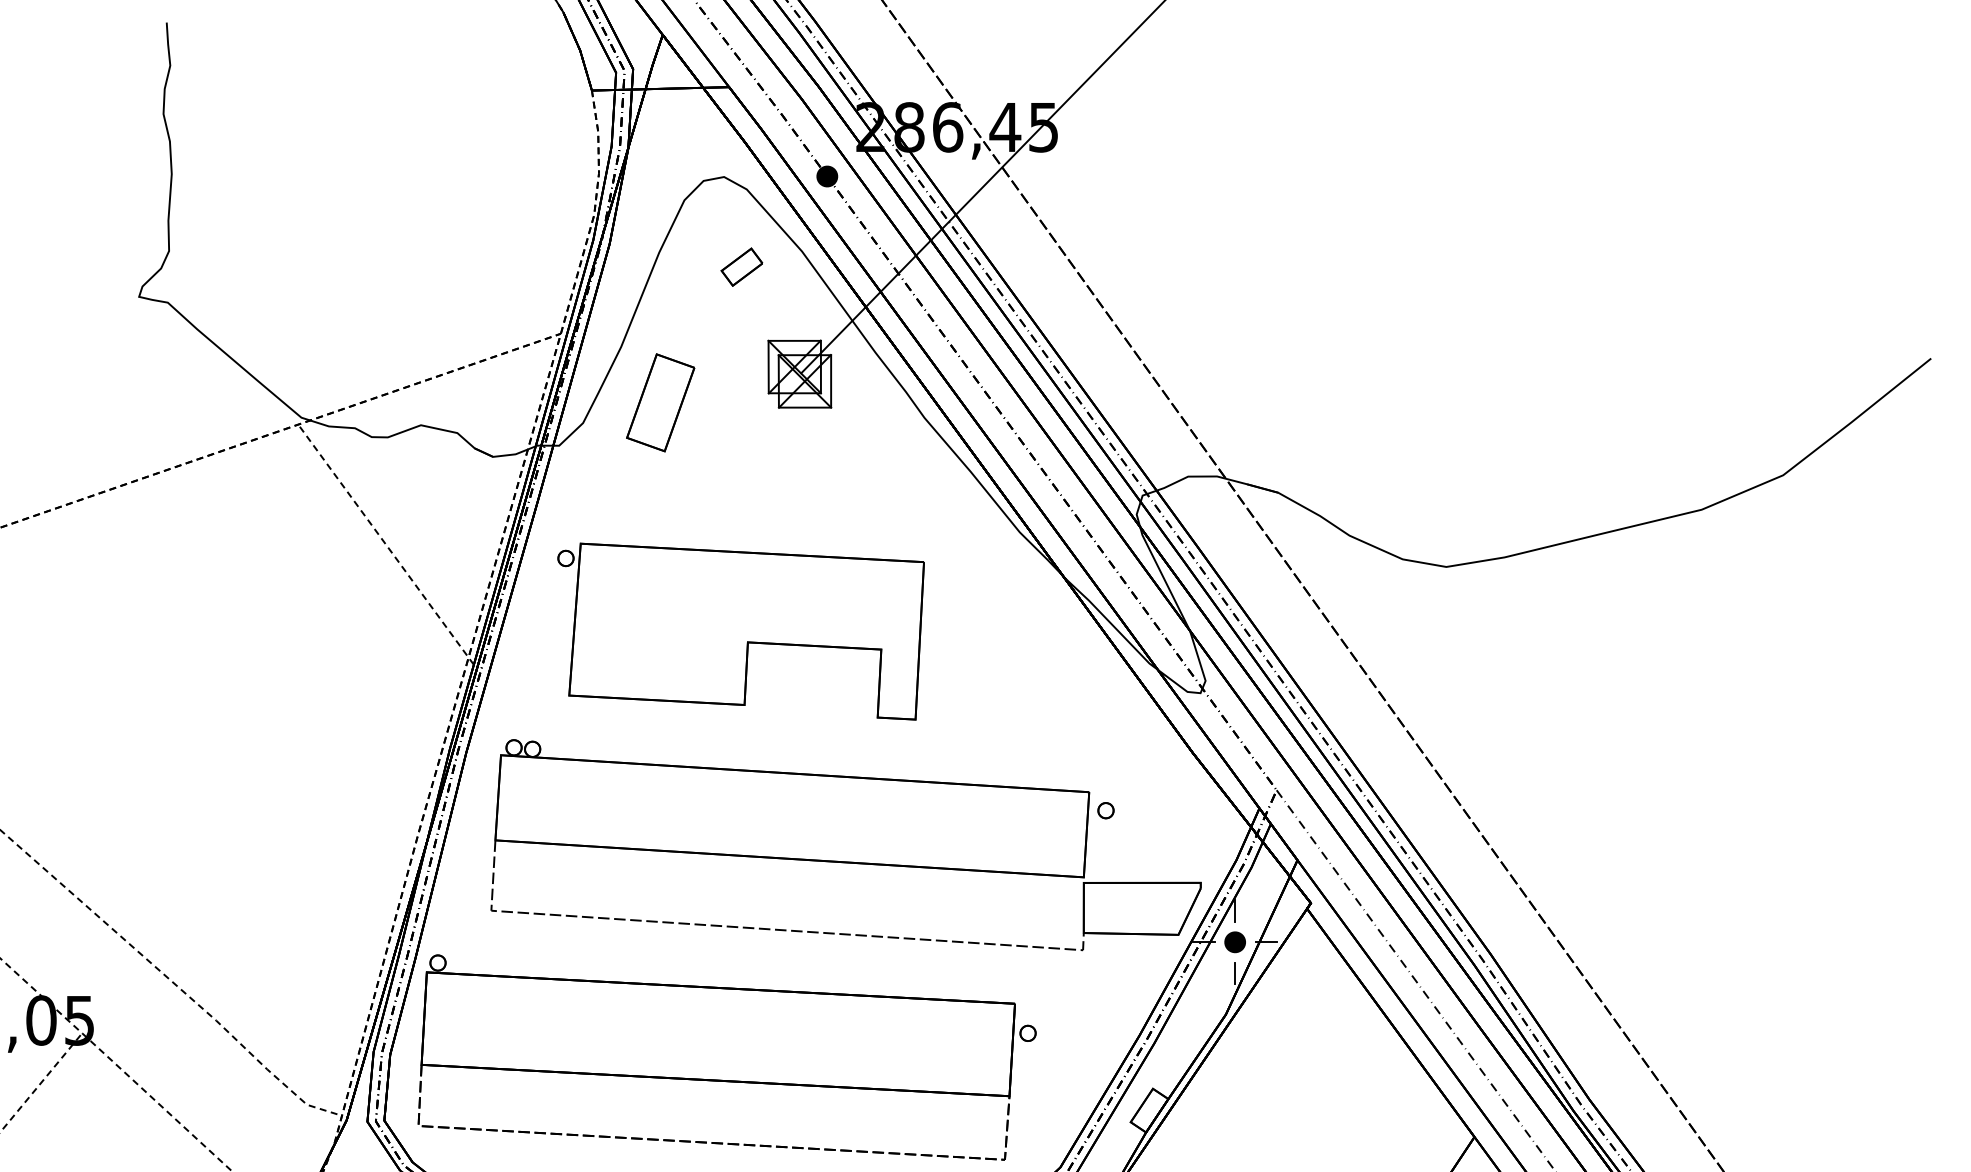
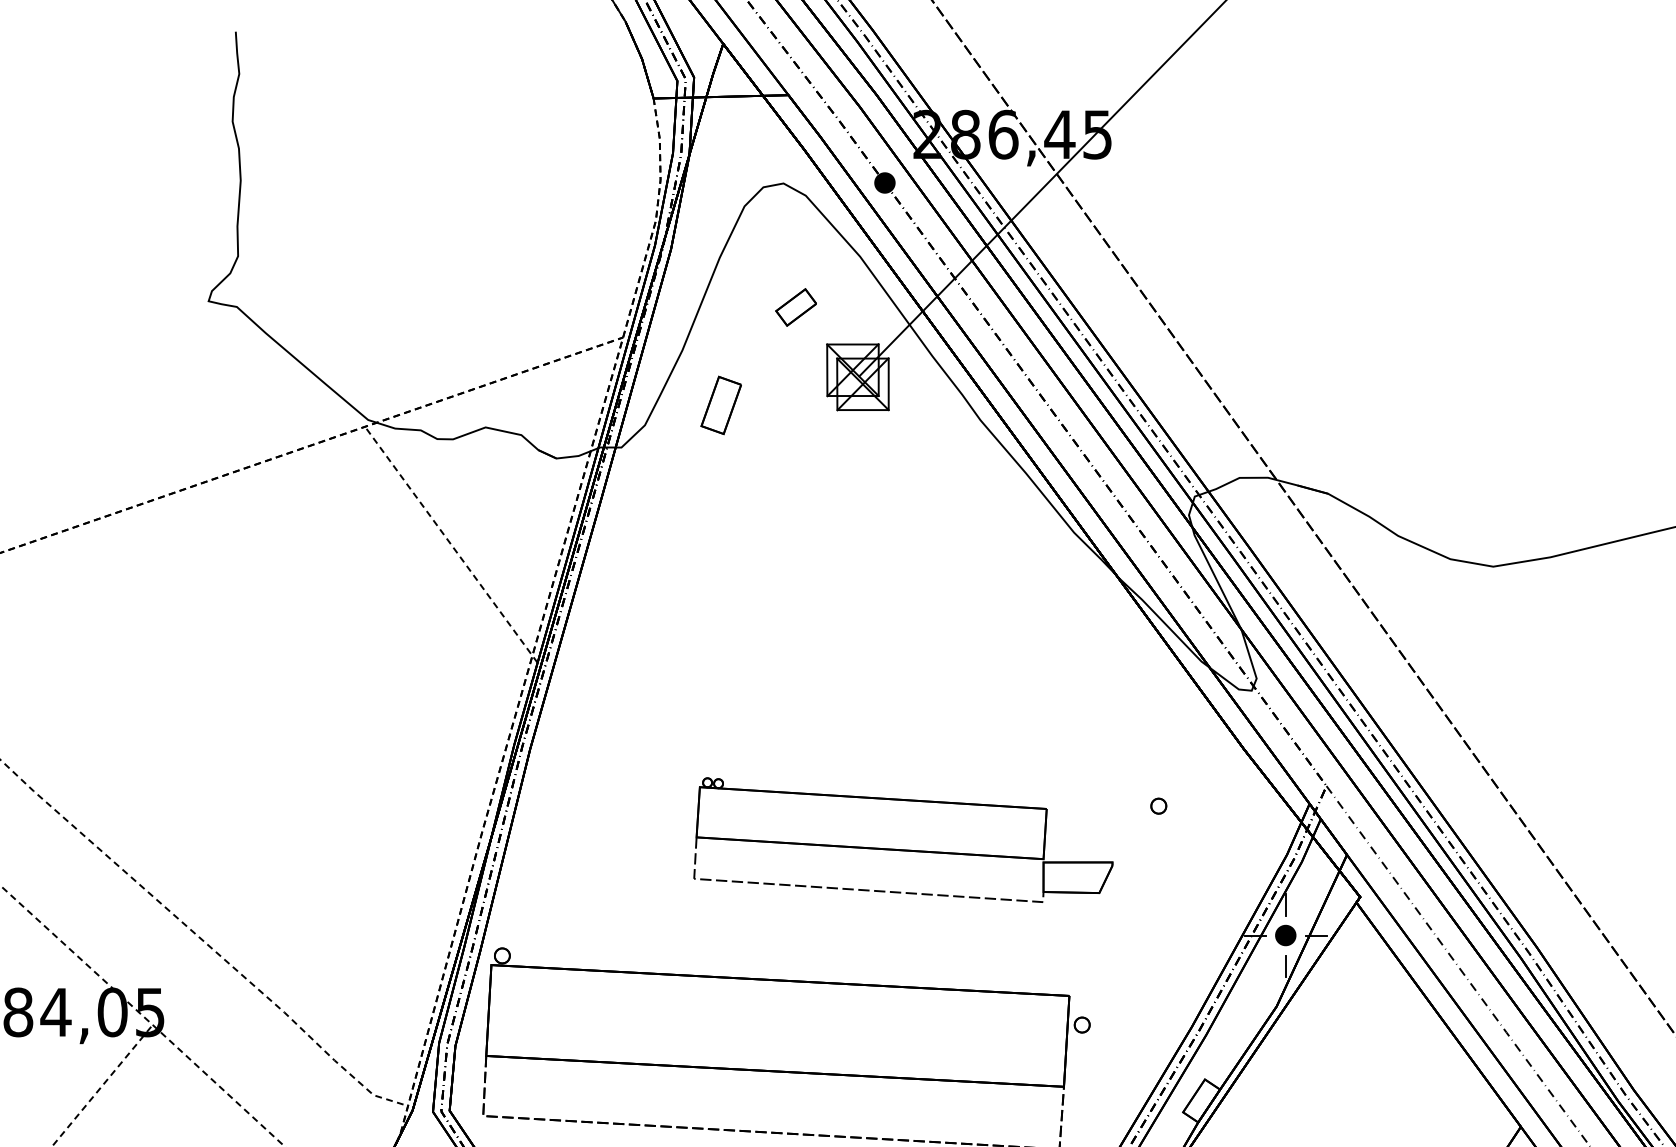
part: (741, 266) -> (795, 306), moved
part: (660, 402) -> (721, 405), size x0.6
part: (740, 631) -> (799, 630), removed
part: (845, 845) -> (902, 840), size x0.6

